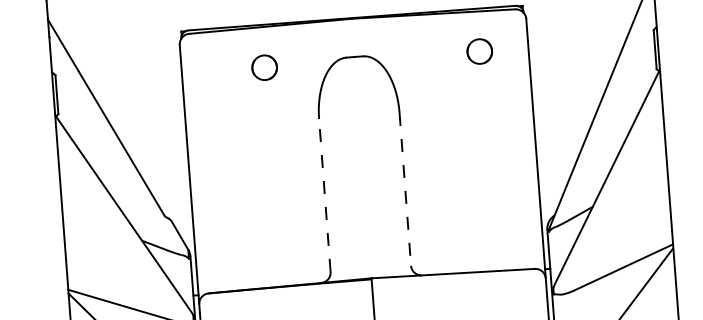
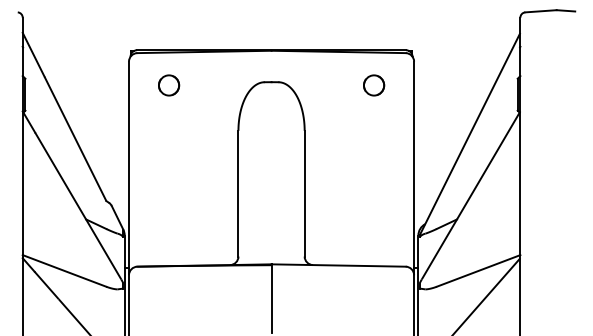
circle: (265, 67) -> (169, 85), moved
line: (405, 189) -> (304, 193), dashed -> solid
line: (324, 195) -> (238, 193), dashed -> solid

